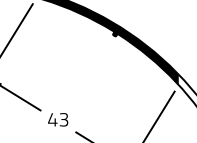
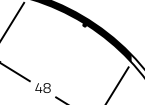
text: (63, 119) -> (46, 87), 43 -> 48

